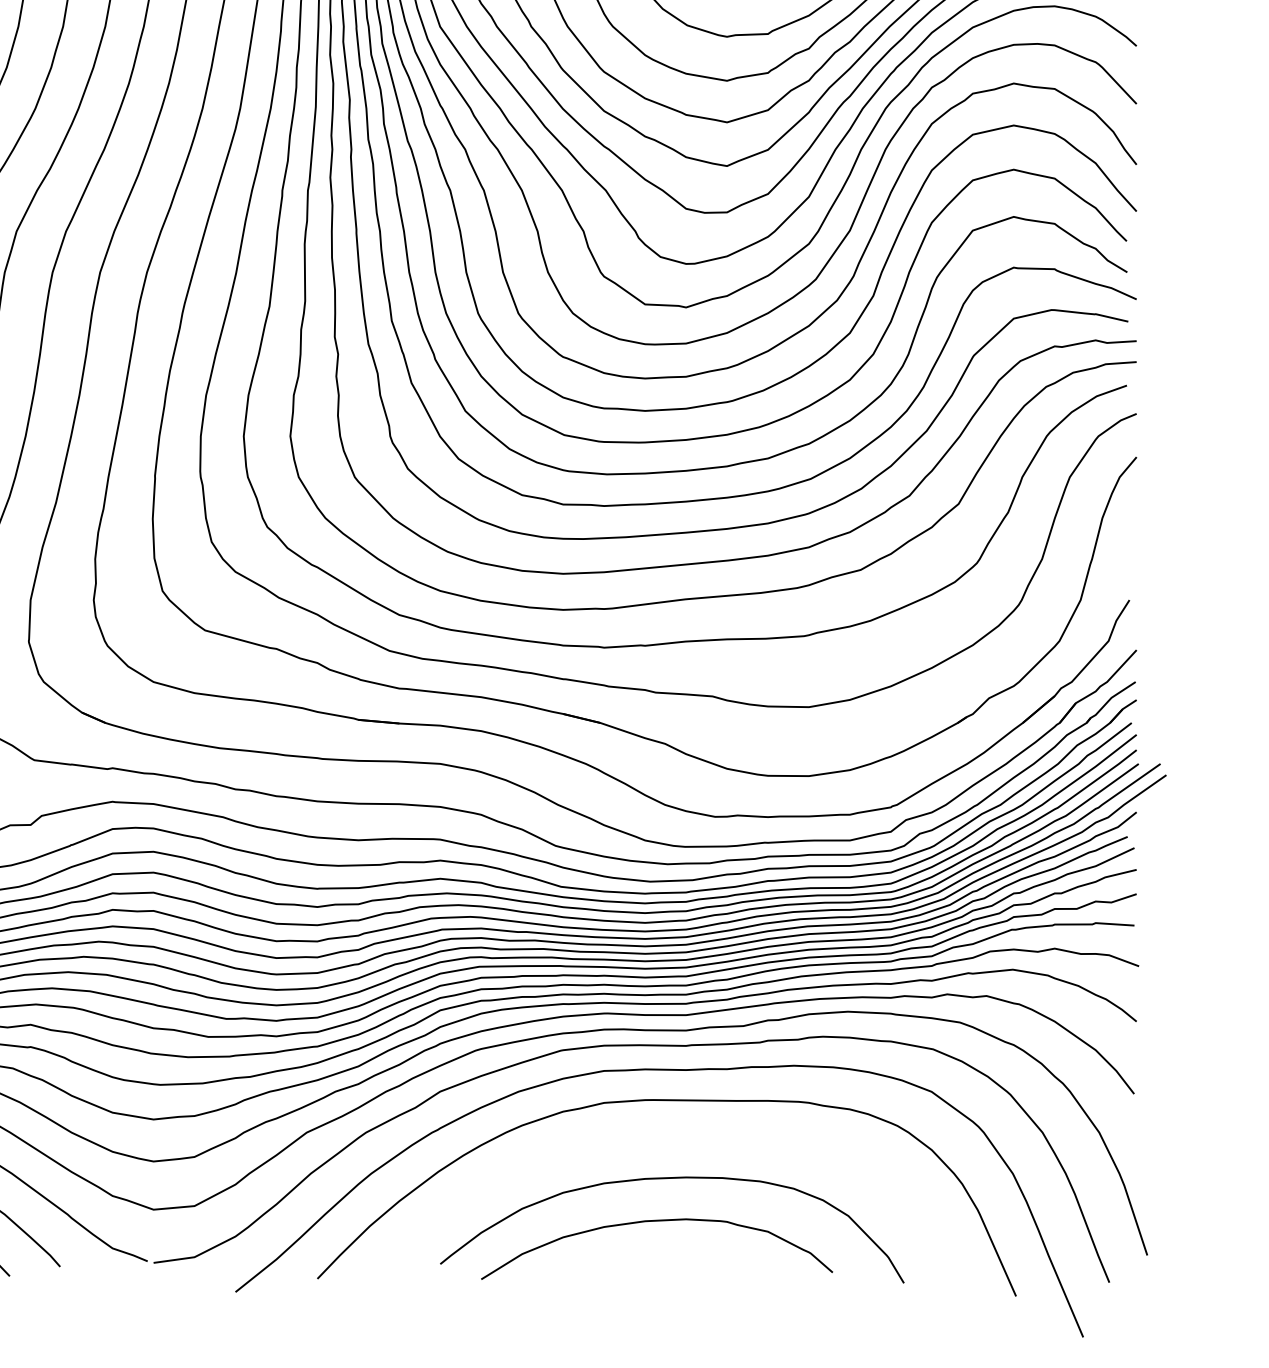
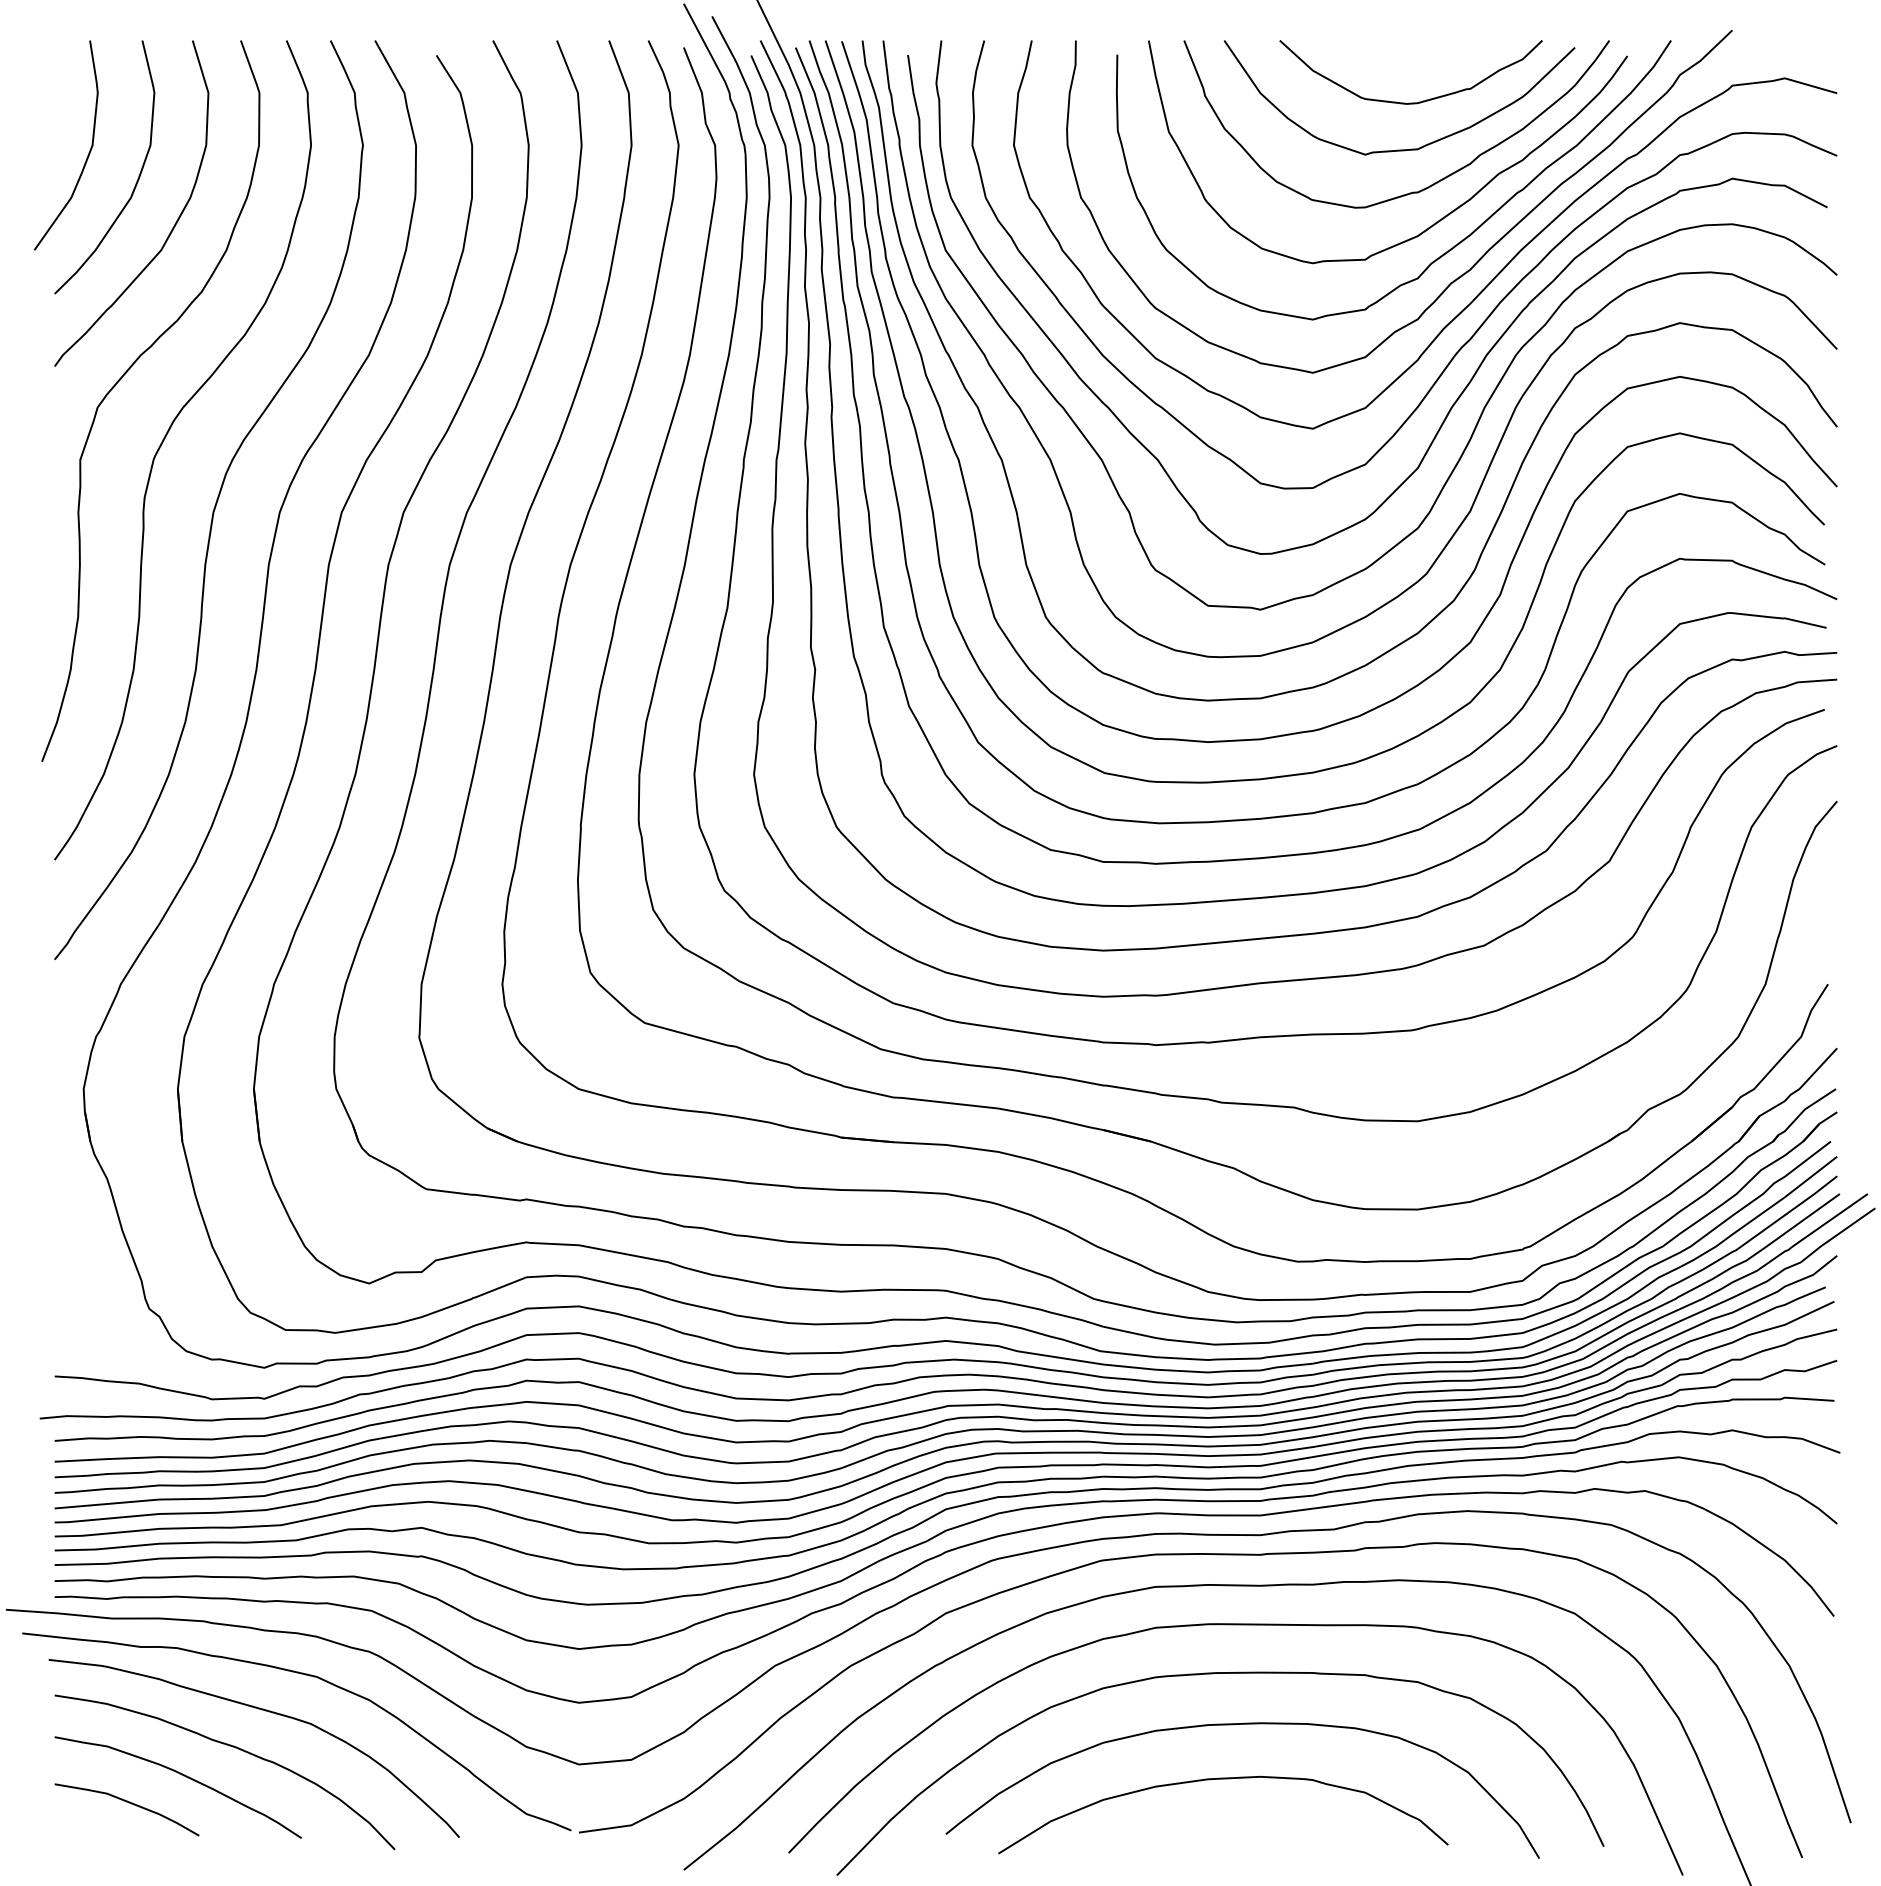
curve: (649, 1139) -> (1213, 1674), added

